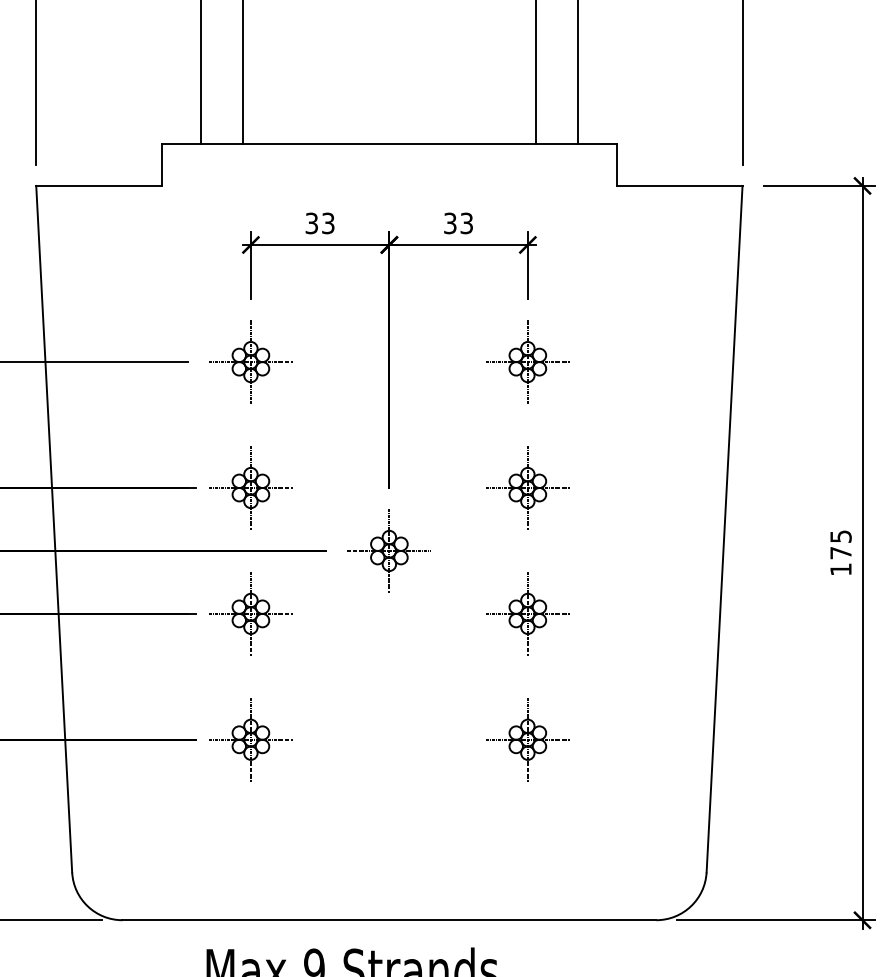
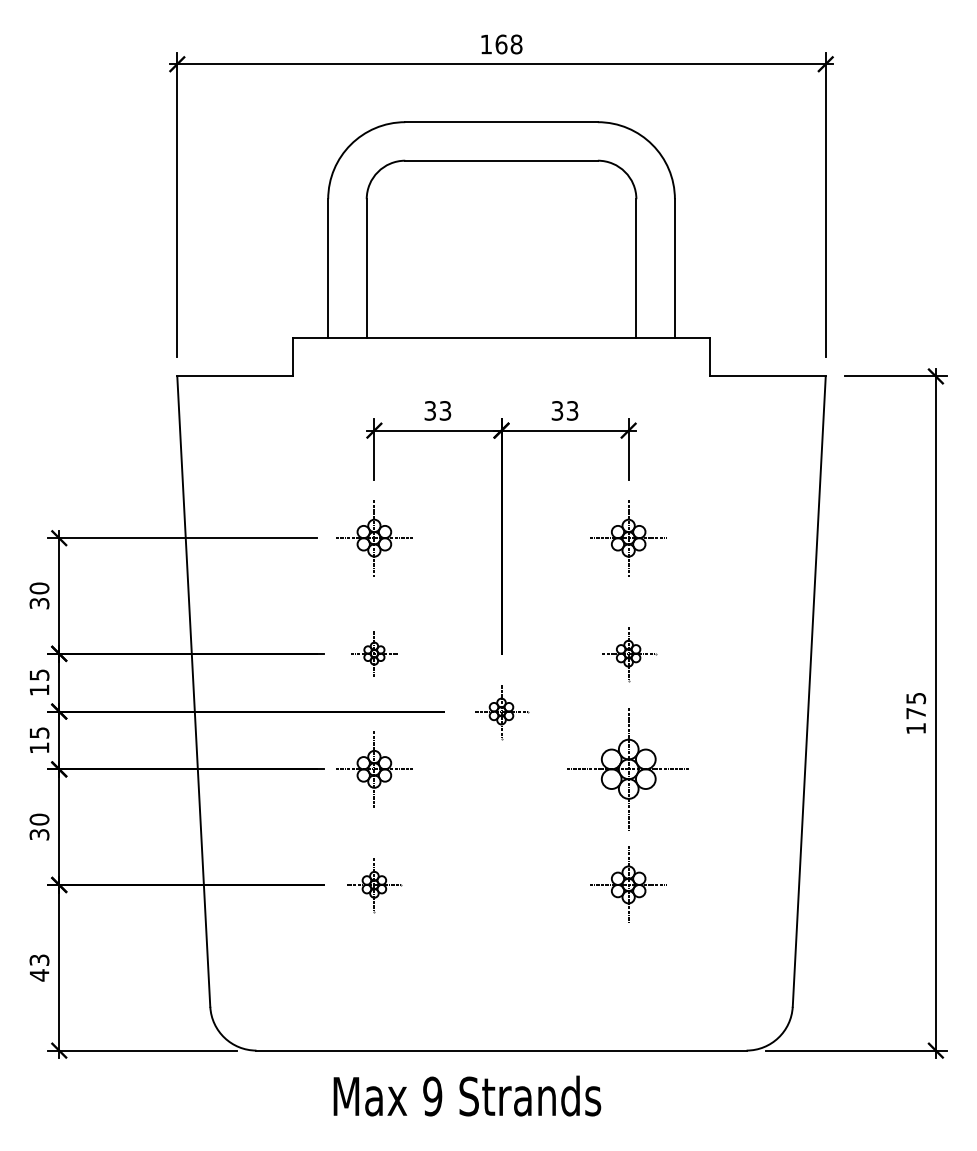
part: (251, 487) -> (374, 653), size x0.6
part: (527, 487) -> (628, 653), size x0.7
part: (389, 550) -> (501, 711), size x0.7
part: (527, 614) -> (628, 769), size x1.6
part: (251, 739) -> (374, 884), size x0.7

